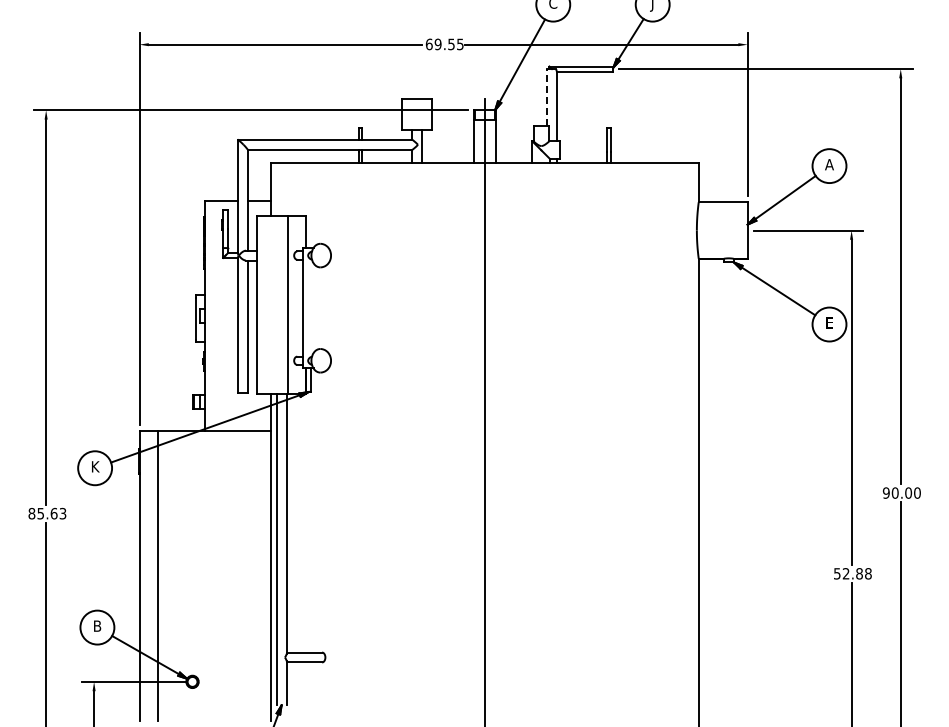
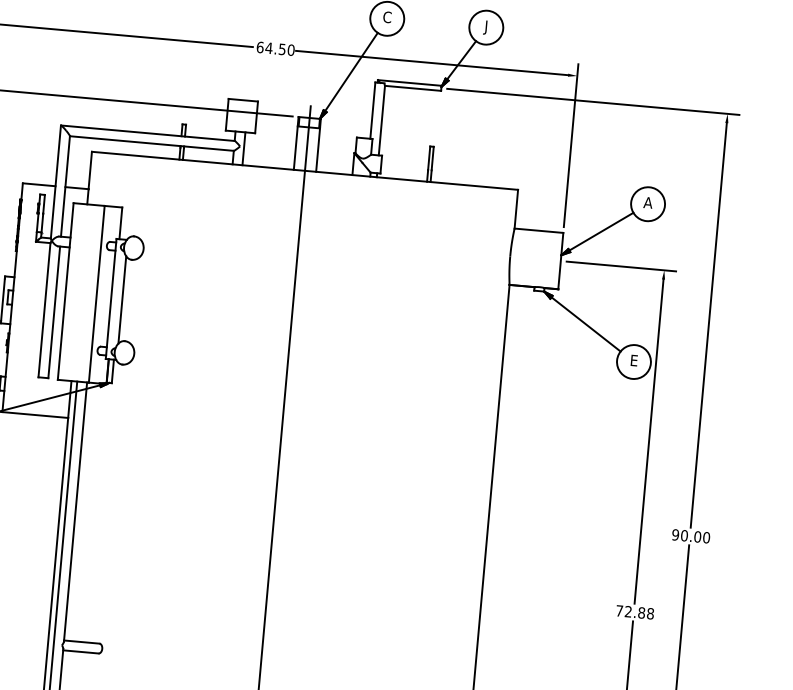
text: (448, 44) -> (279, 49), 69.55 -> 64.50
line: (547, 96) -> (373, 109), dashed -> solid
line: (314, 308) -> (122, 300), added
text: (837, 573) -> (619, 610), 52.88 -> 72.88

